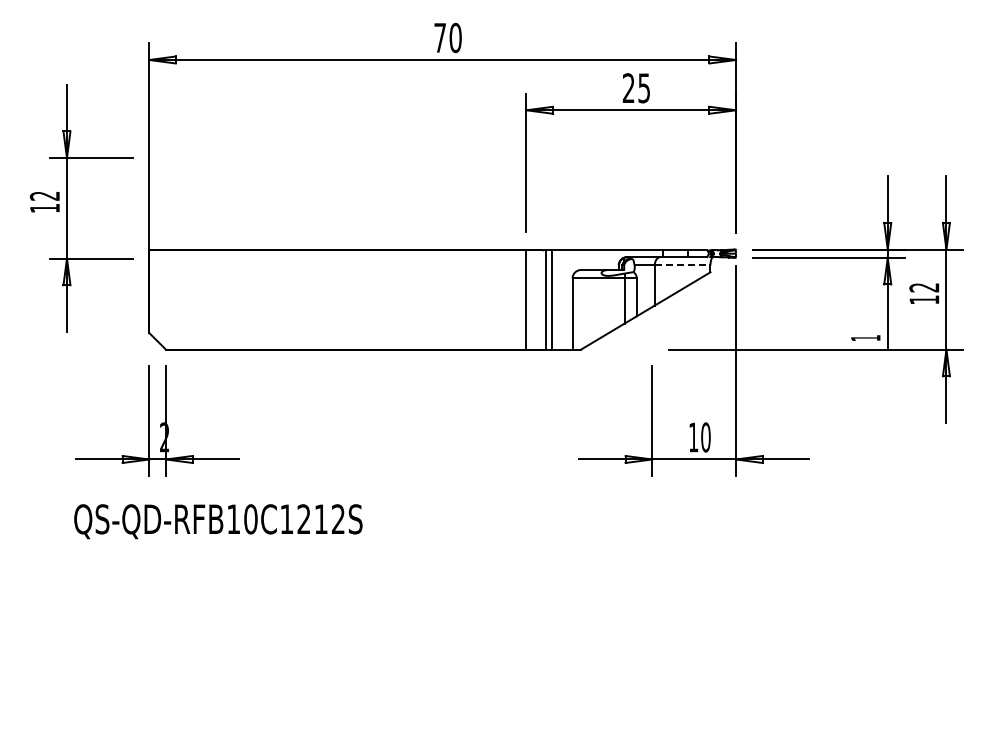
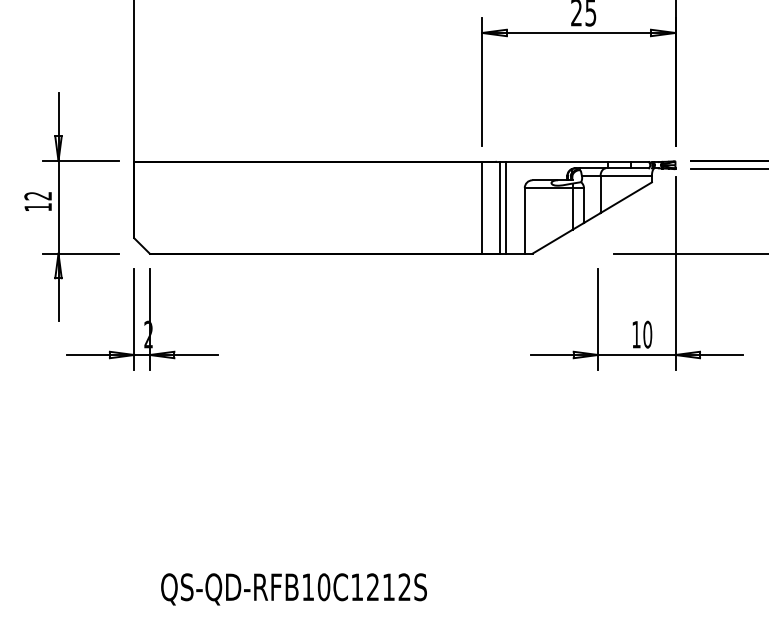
part: (67, 208) -> (58, 207), moved
line: (682, 265) -> (626, 176), dashed -> solid
text: (218, 521) -> (294, 589), moved

